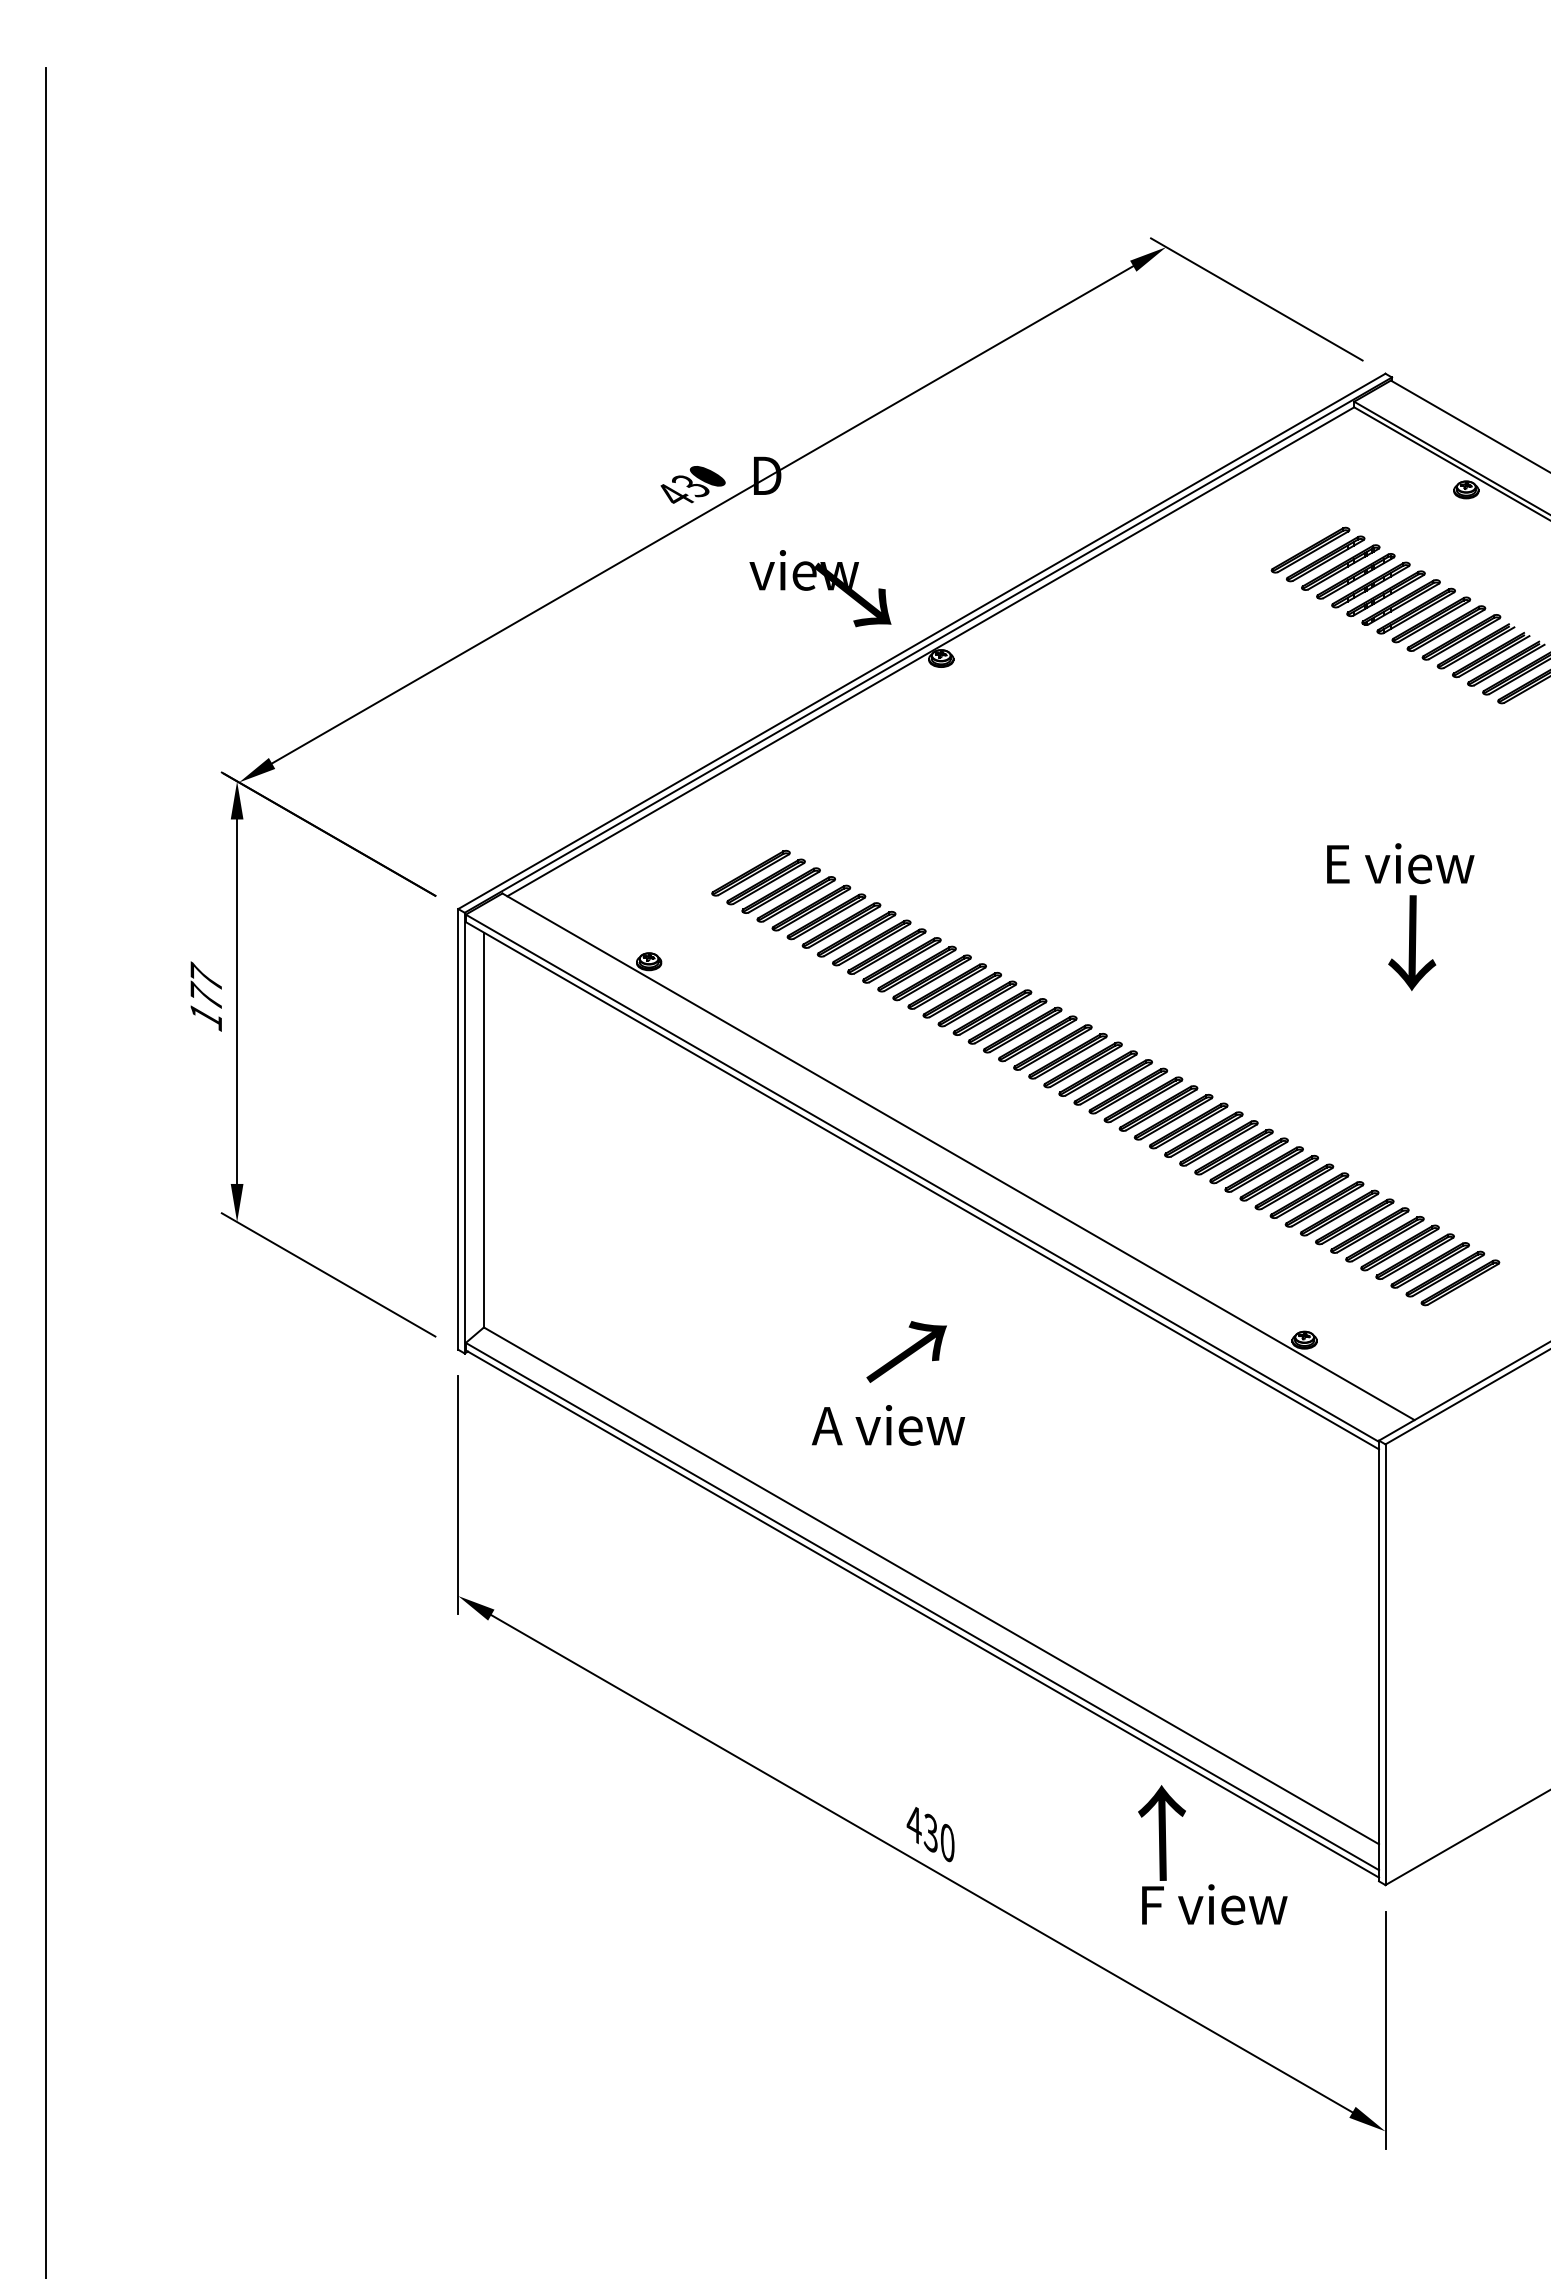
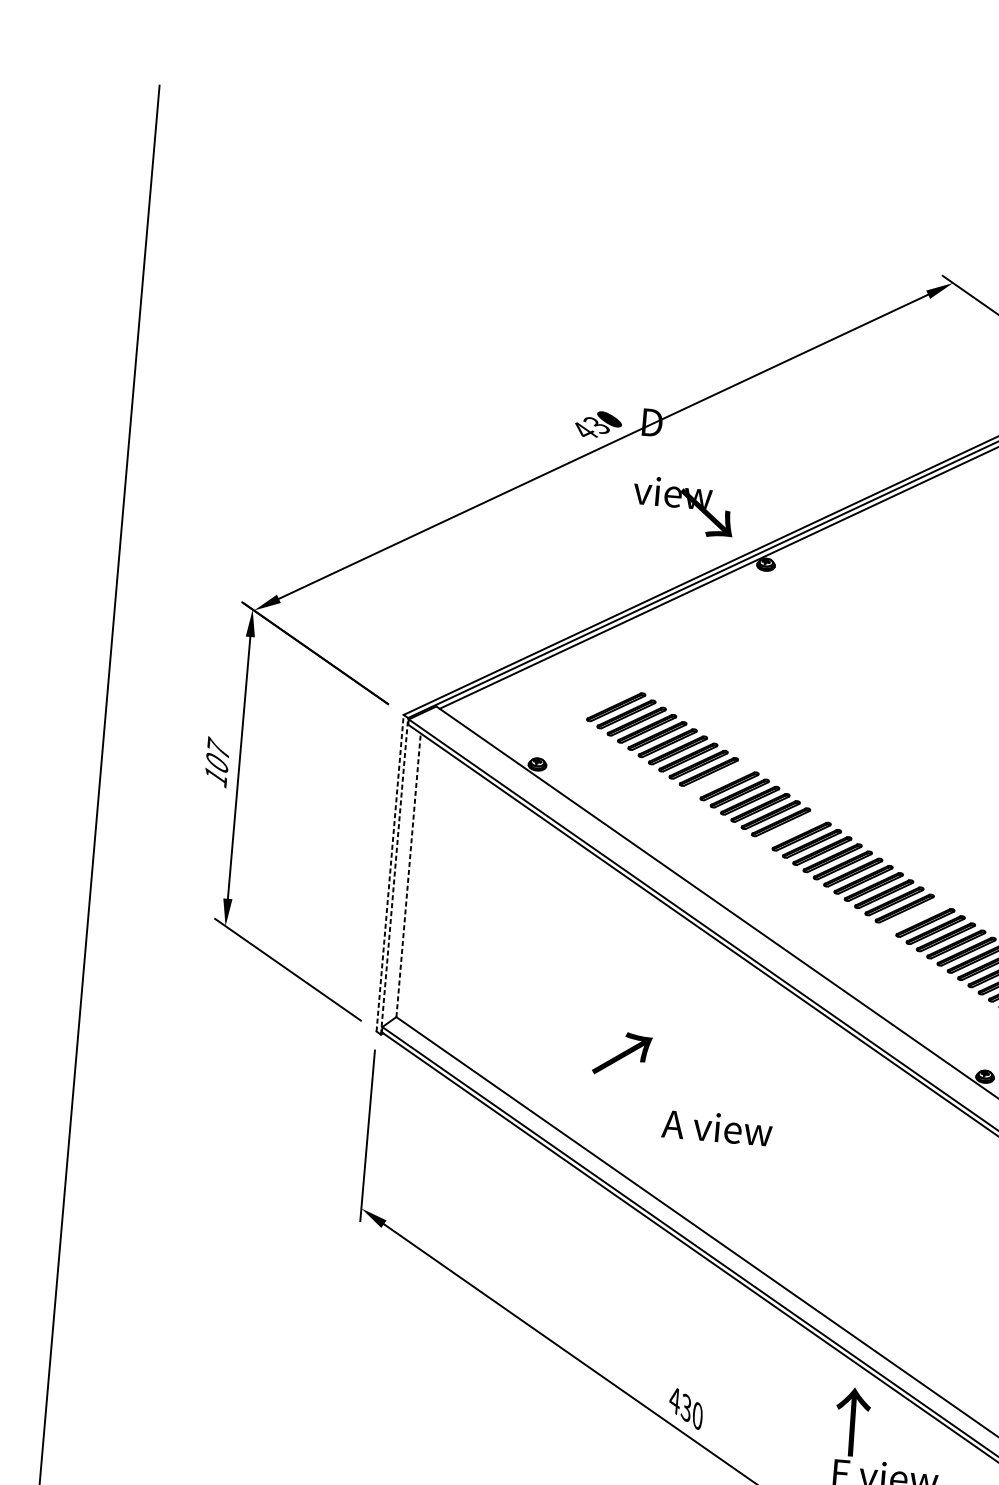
part: (901, 960) -> (718, 779), removed
text: (206, 994) -> (217, 760), 177 -> 107
part: (1007, 1021) -> (791, 829), removed
part: (1188, 1125) -> (914, 915), removed
line: (458, 1128) -> (390, 872), solid -> dashed
line: (484, 1129) -> (408, 874), solid -> dashed
line: (464, 1132) -> (394, 875), solid -> dashed
text: (906, 1351) -> (622, 1053), moved
text: (888, 1425) -> (717, 1127), moved

